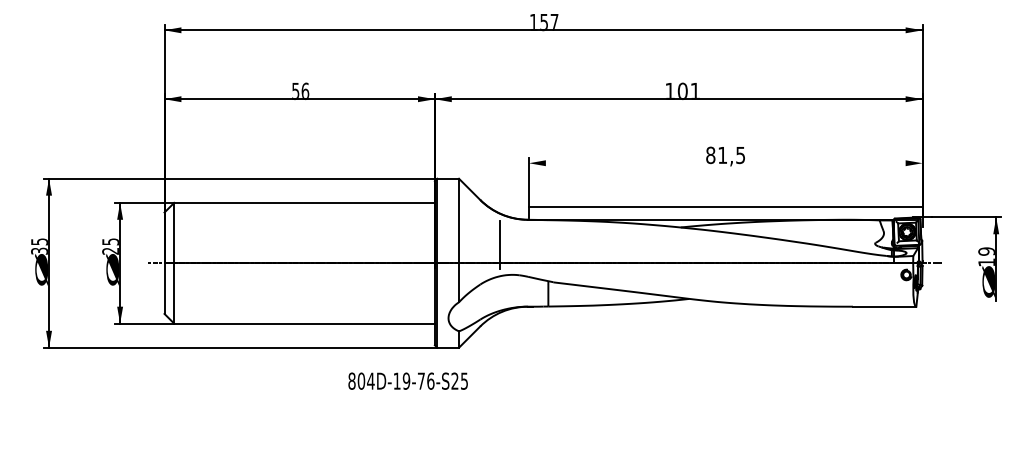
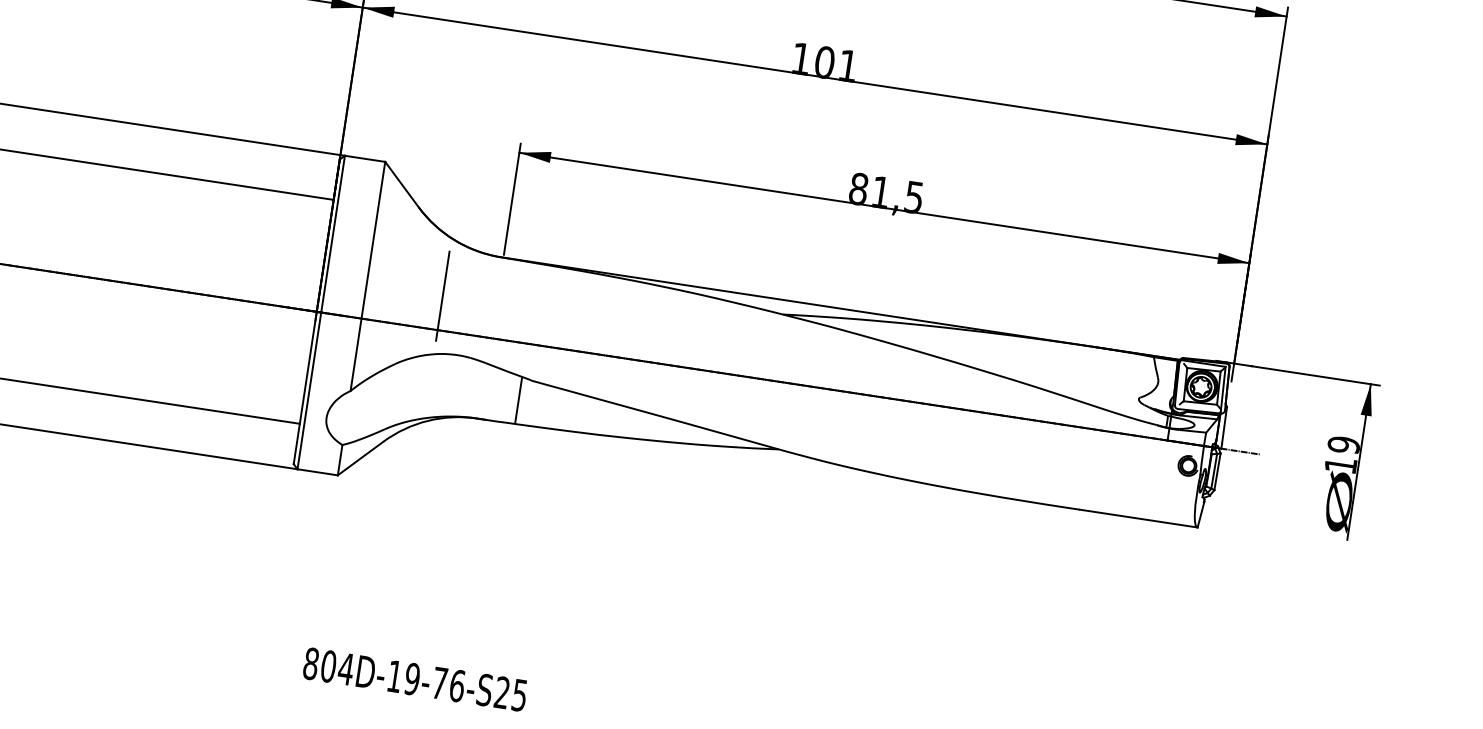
line: (725, 207) -> (883, 208), moved
text: (407, 380) -> (414, 678), moved

